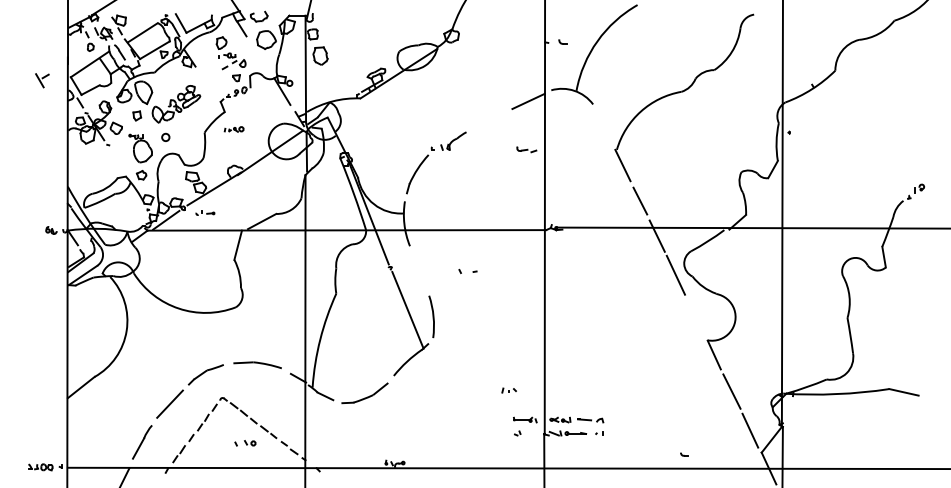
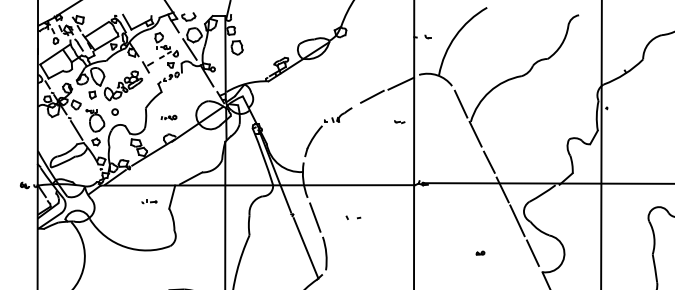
line: (260, 57) -> (189, 49), added
part: (42, 80) -> (148, 67), moved
line: (491, 117) -> (371, 96), added
line: (604, 127) -> (461, 104), added
part: (233, 129) -> (168, 117), moved
part: (526, 149) -> (399, 121), size x0.62
line: (116, 160) -> (76, 130), added
part: (205, 212) -> (149, 201), moved
line: (419, 271) -> (315, 217), added
part: (628, 316) -> (480, 253), added
line: (695, 316) -> (532, 253), added

